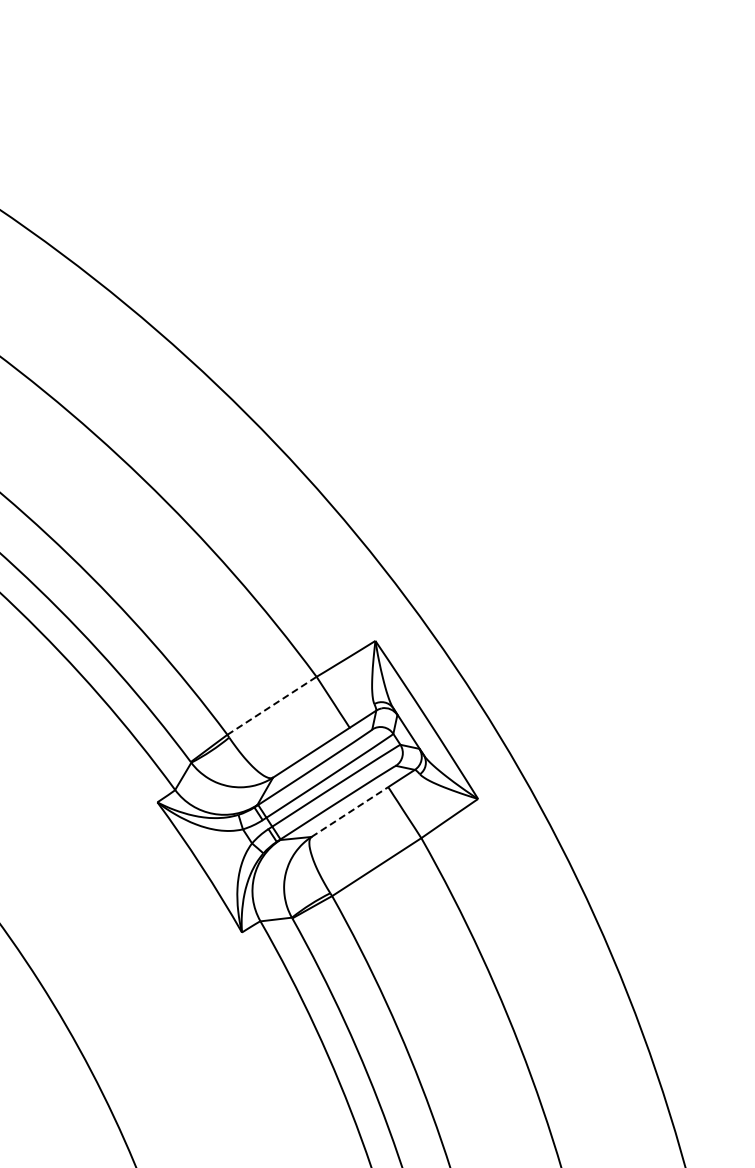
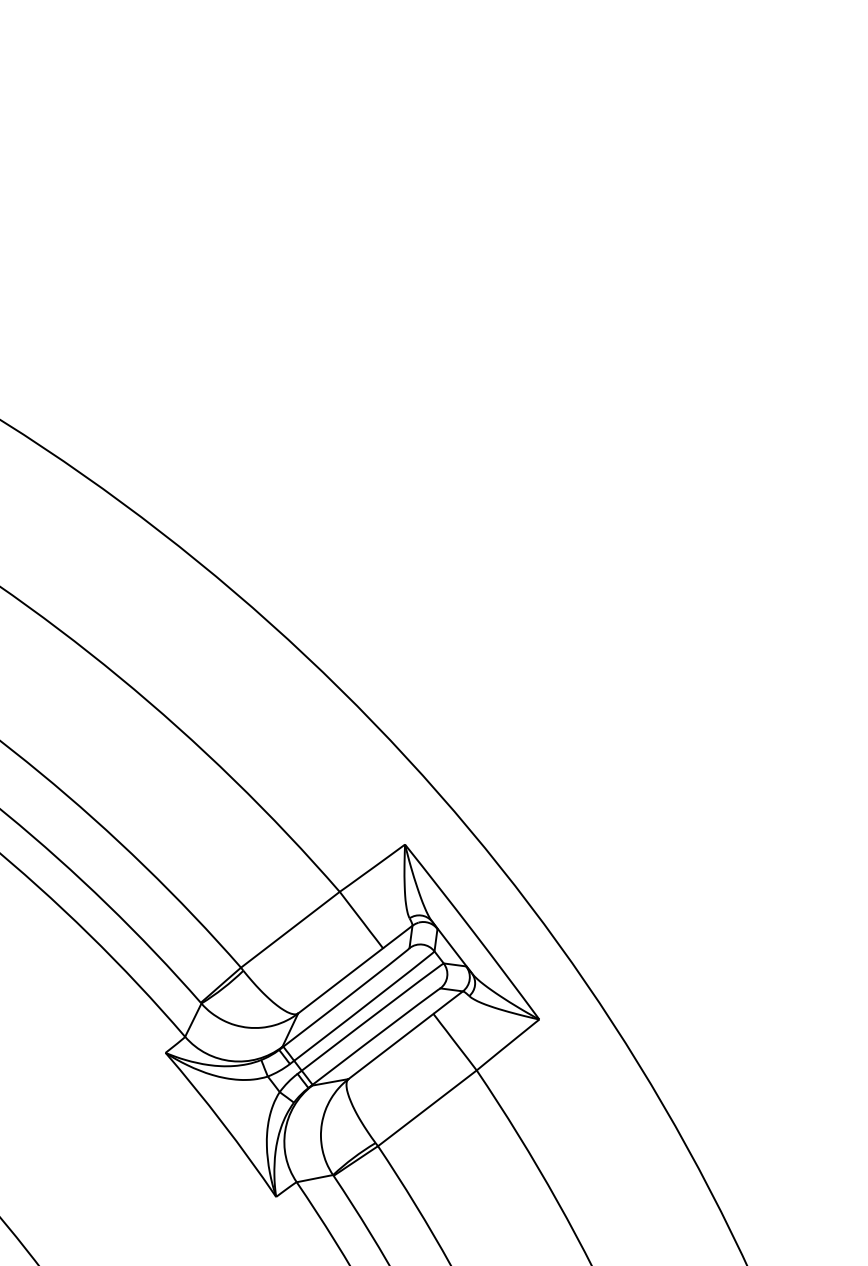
line: (272, 705) -> (290, 929), dashed -> solid
line: (349, 812) -> (390, 1047), dashed -> solid

